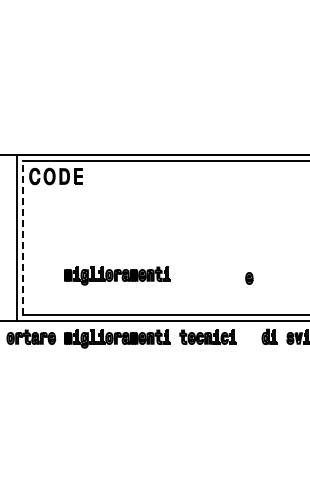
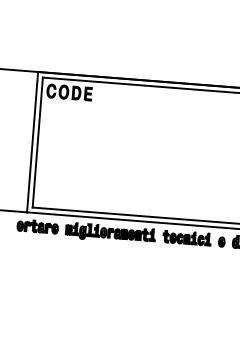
line: (23, 238) -> (37, 142), dashed -> solid
part: (117, 275) -> (114, 180), removed
part: (249, 278) -> (221, 242), moved

